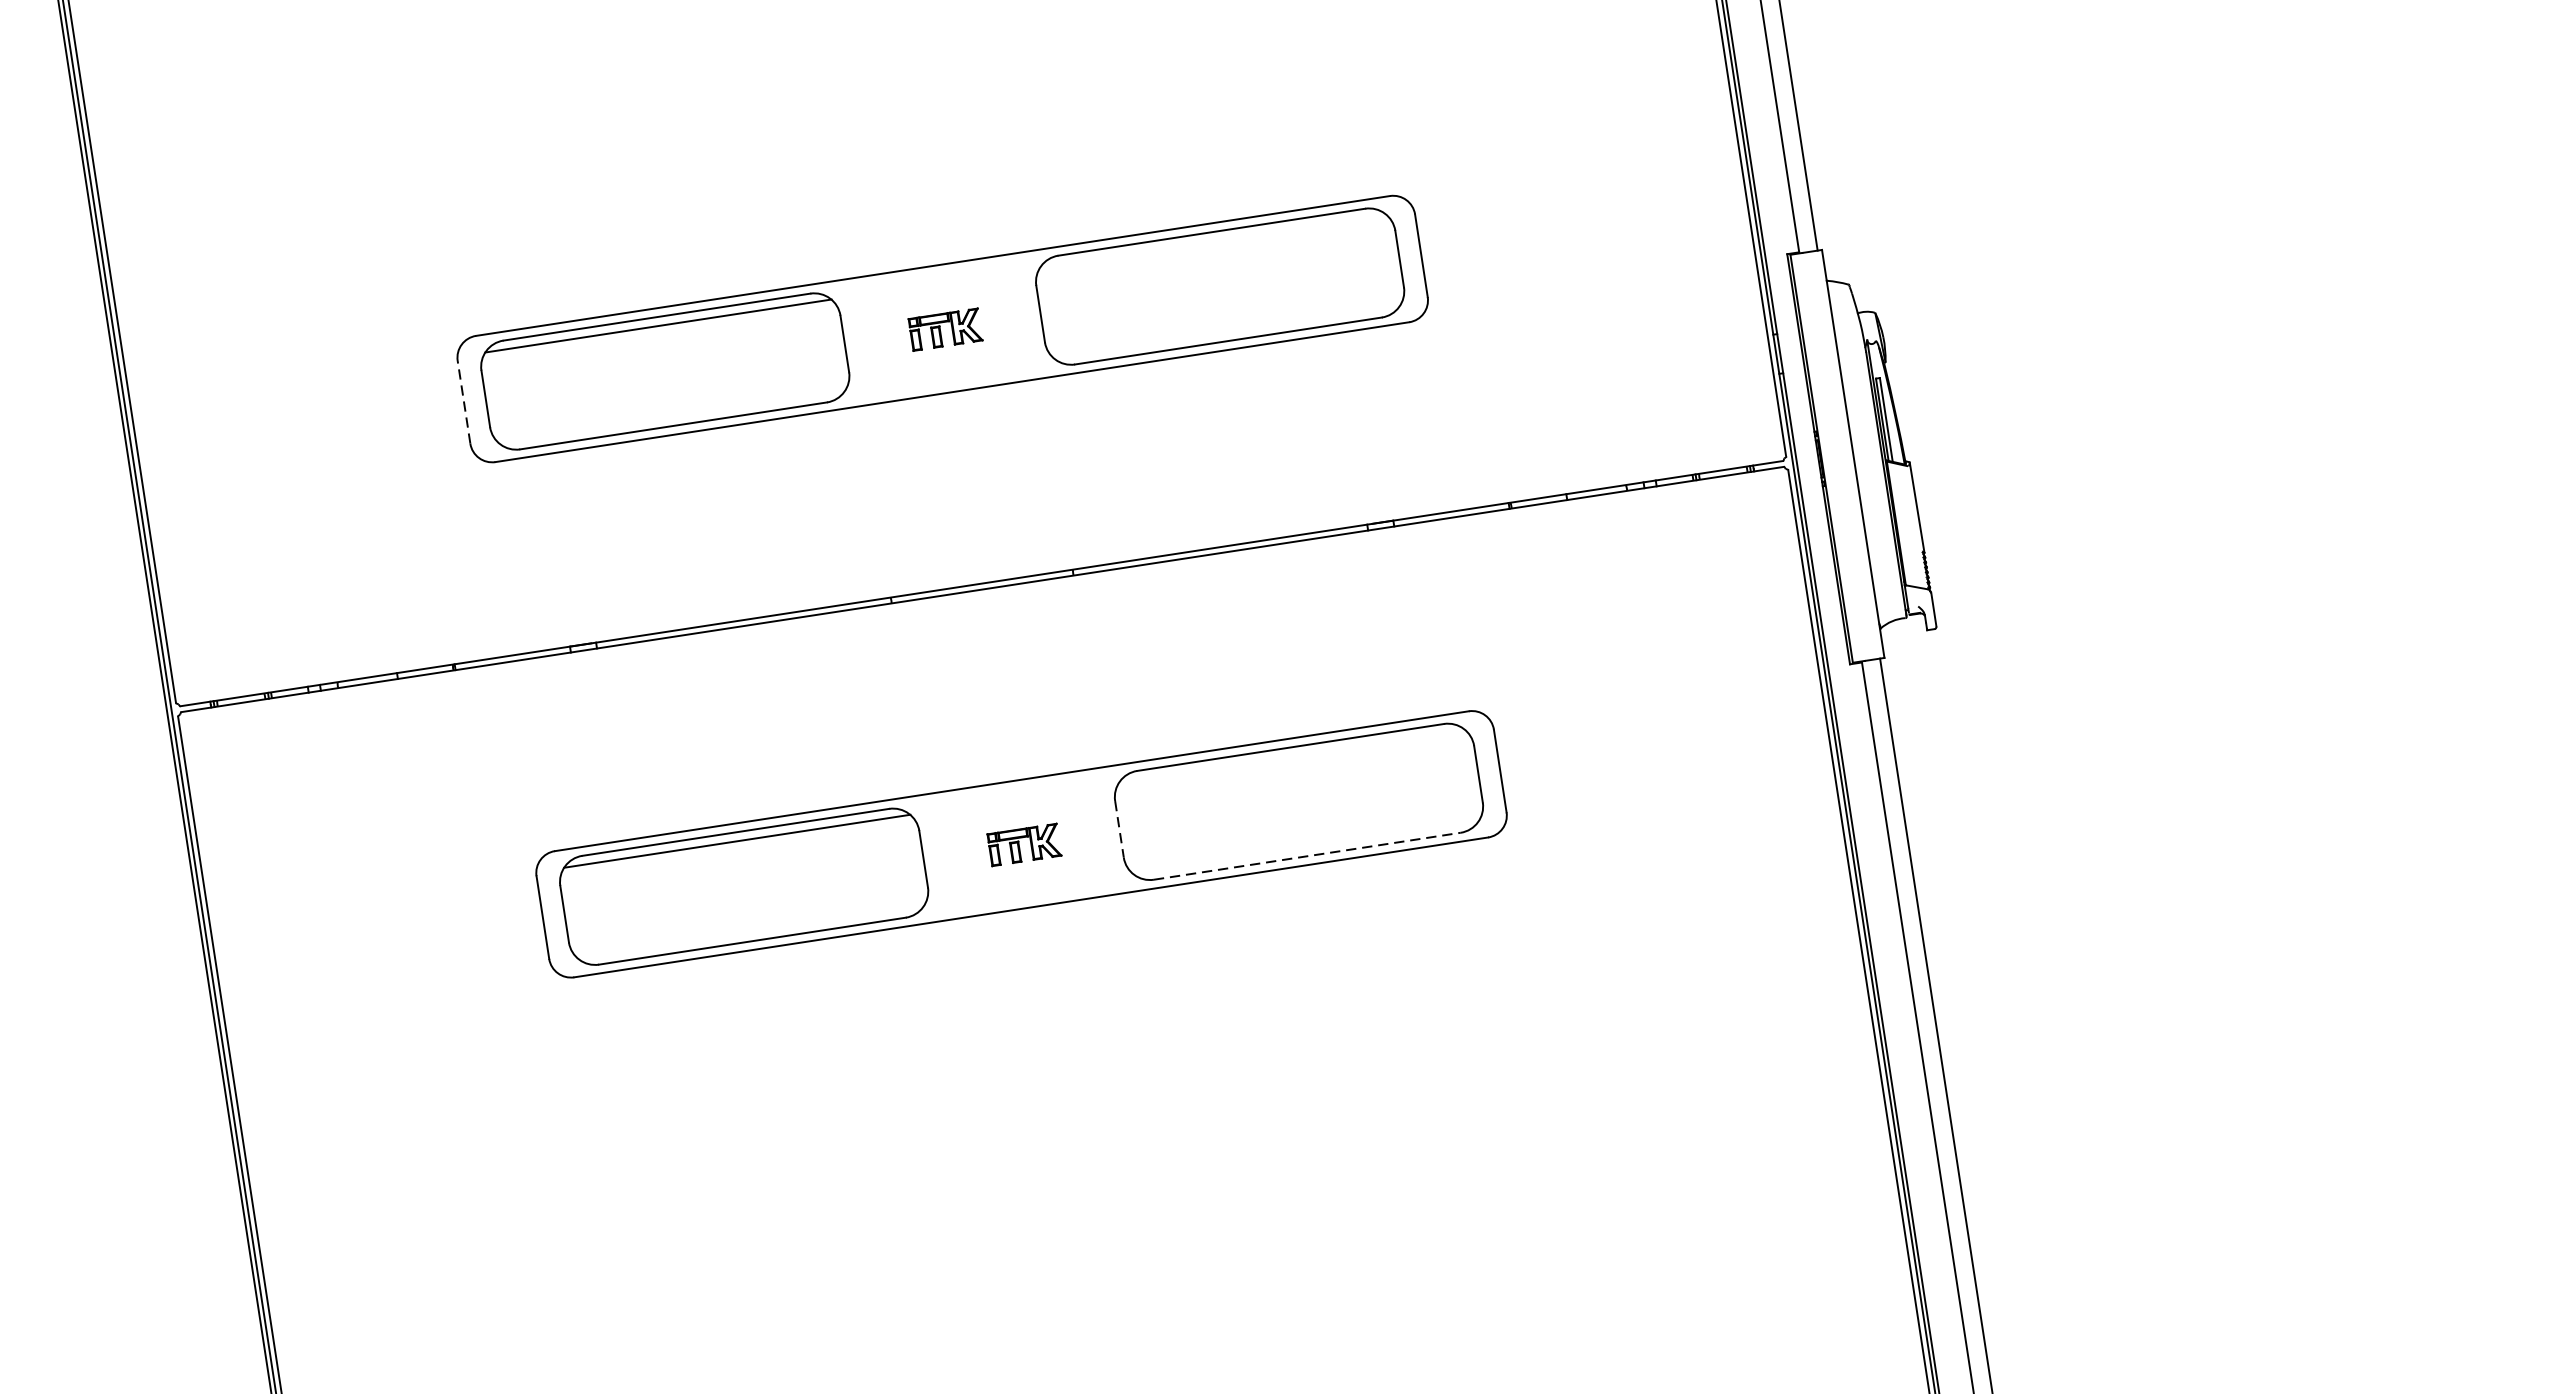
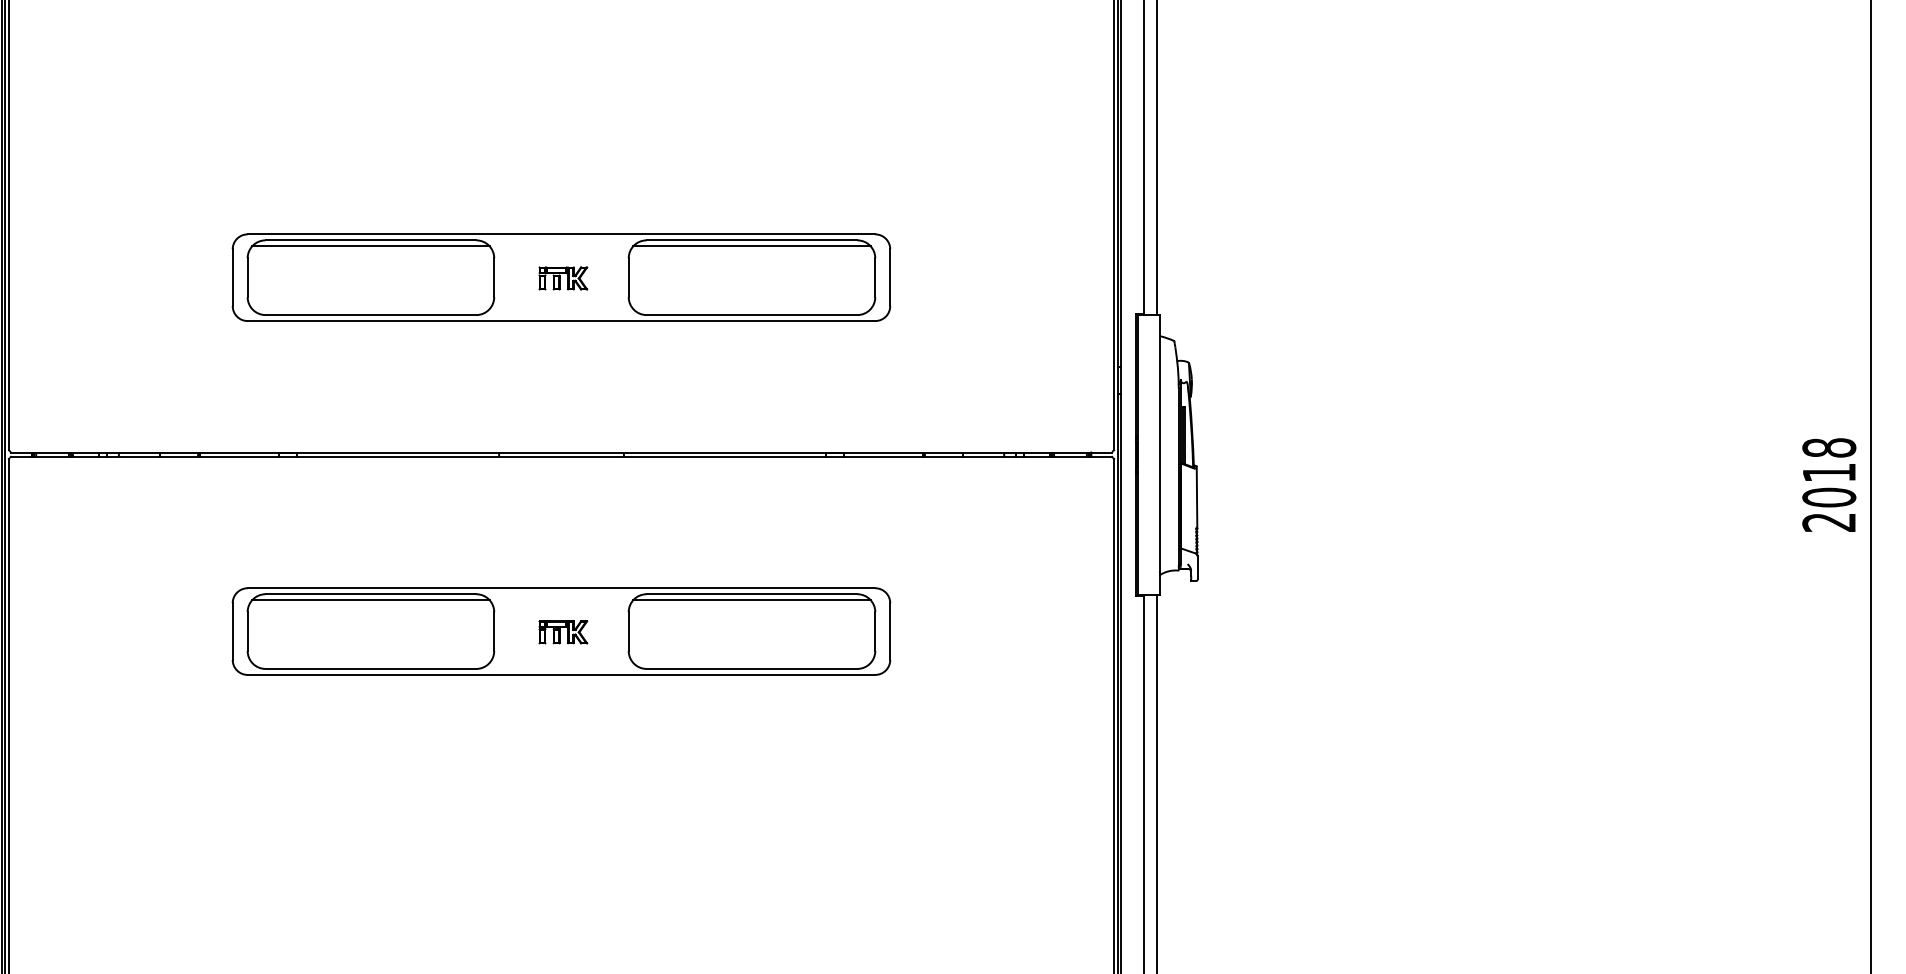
line: (1212, 241) -> (751, 246), added
line: (463, 402) -> (232, 277), dashed -> solid
line: (1291, 756) -> (751, 600), added
line: (1119, 830) -> (628, 632), dashed -> solid
line: (1307, 855) -> (752, 668), dashed -> solid

